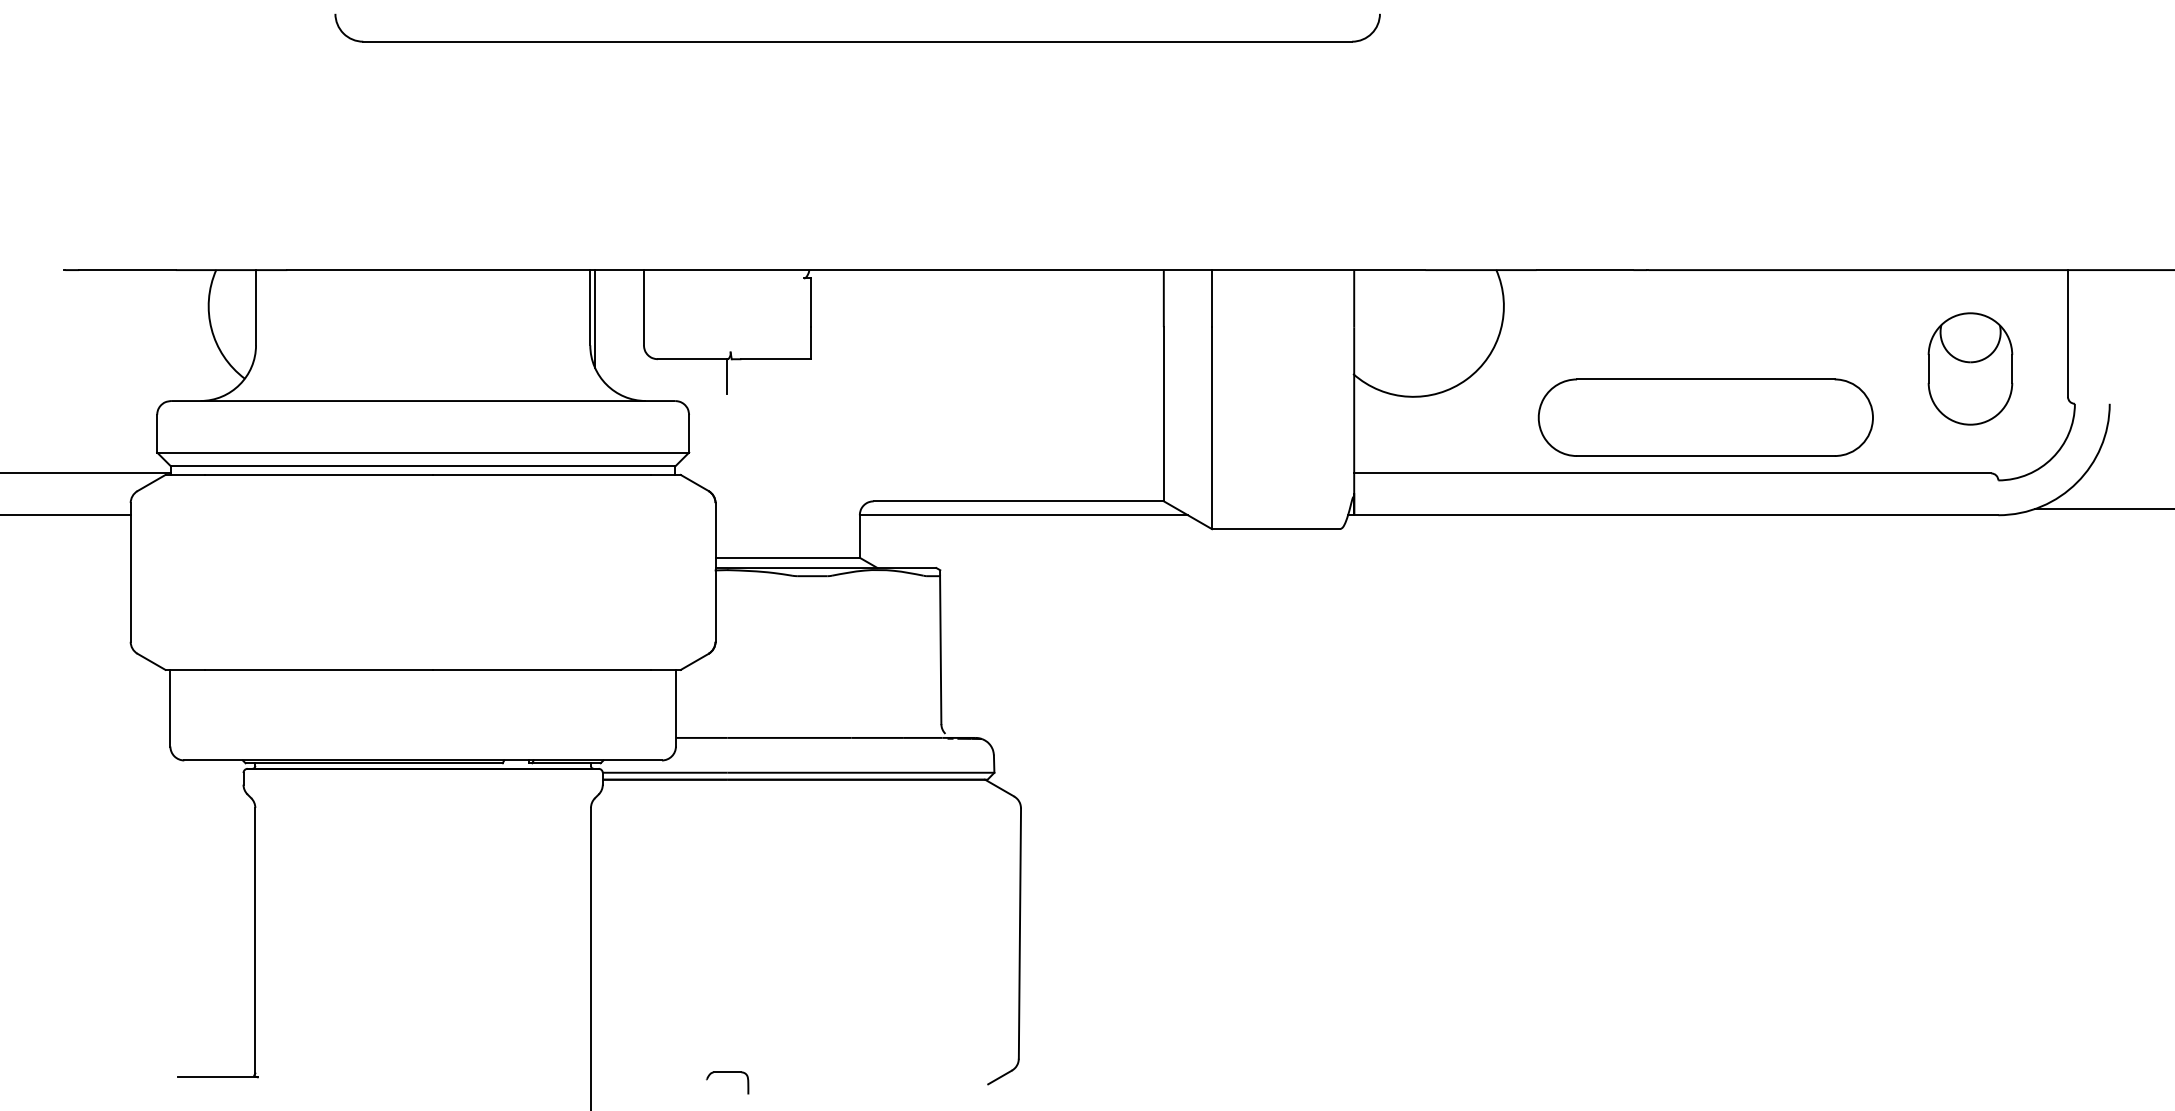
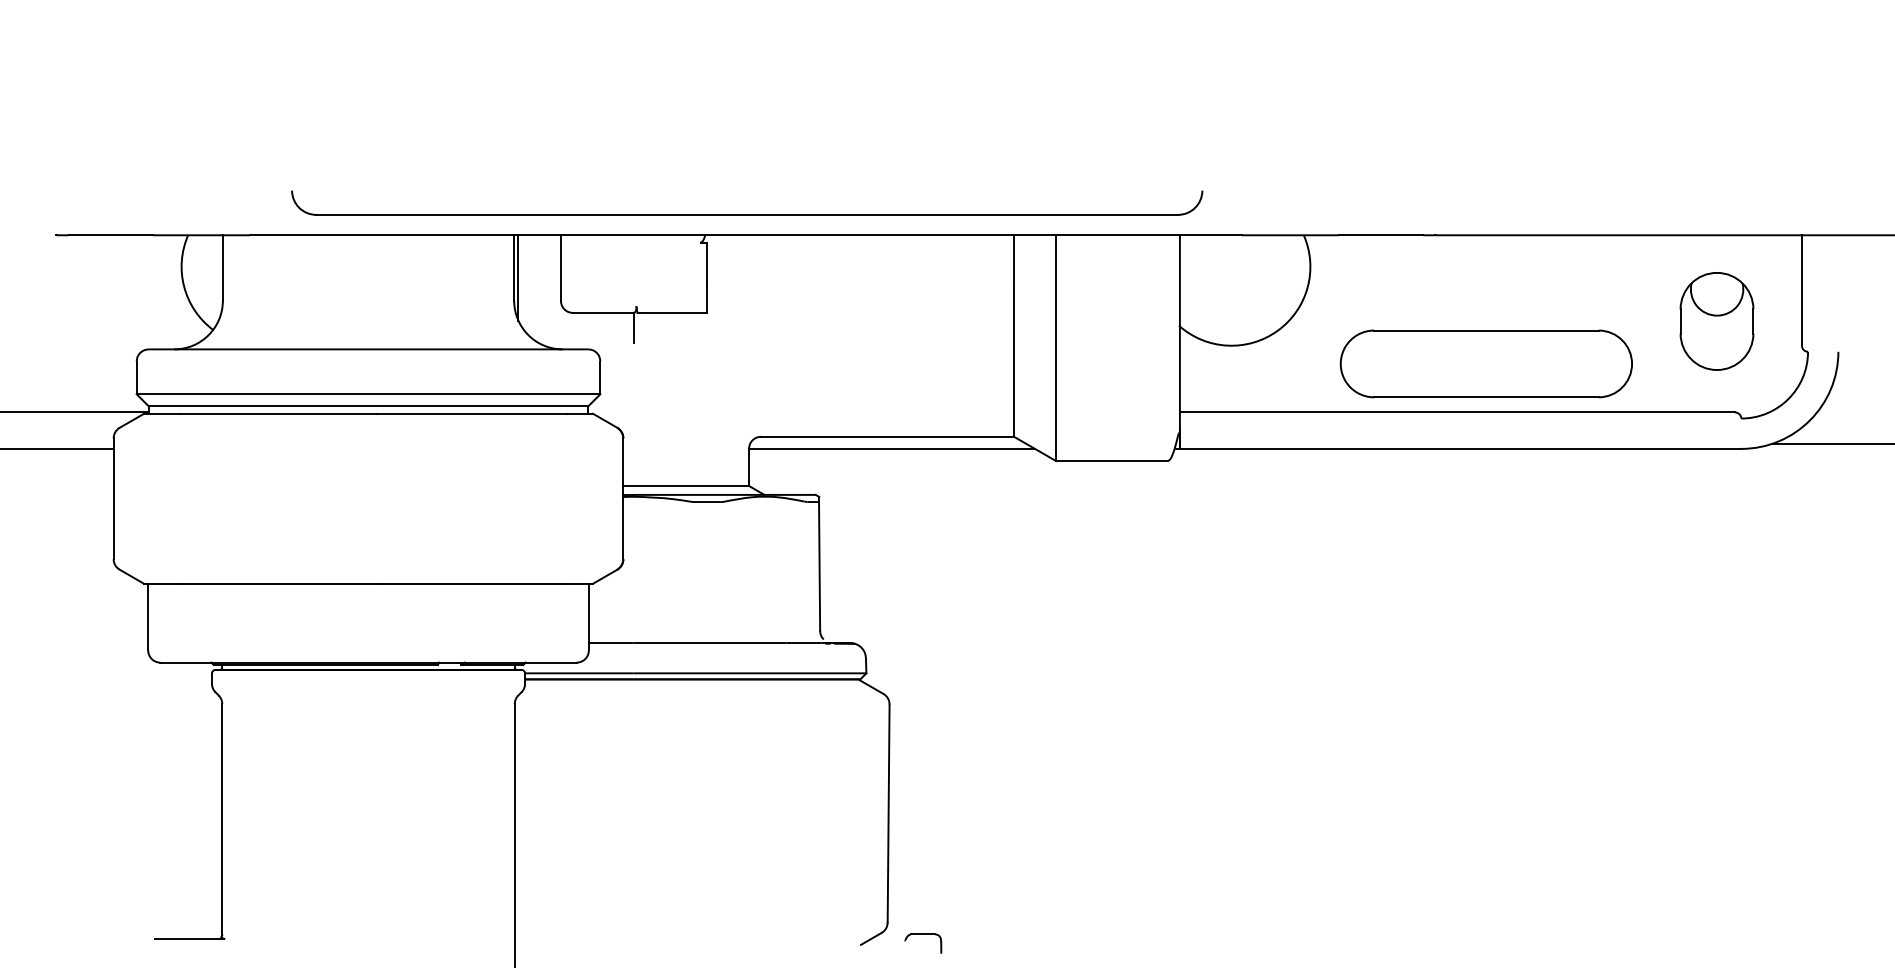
part: (857, 41) -> (747, 214), moved
part: (727, 1072) -> (923, 934), moved

